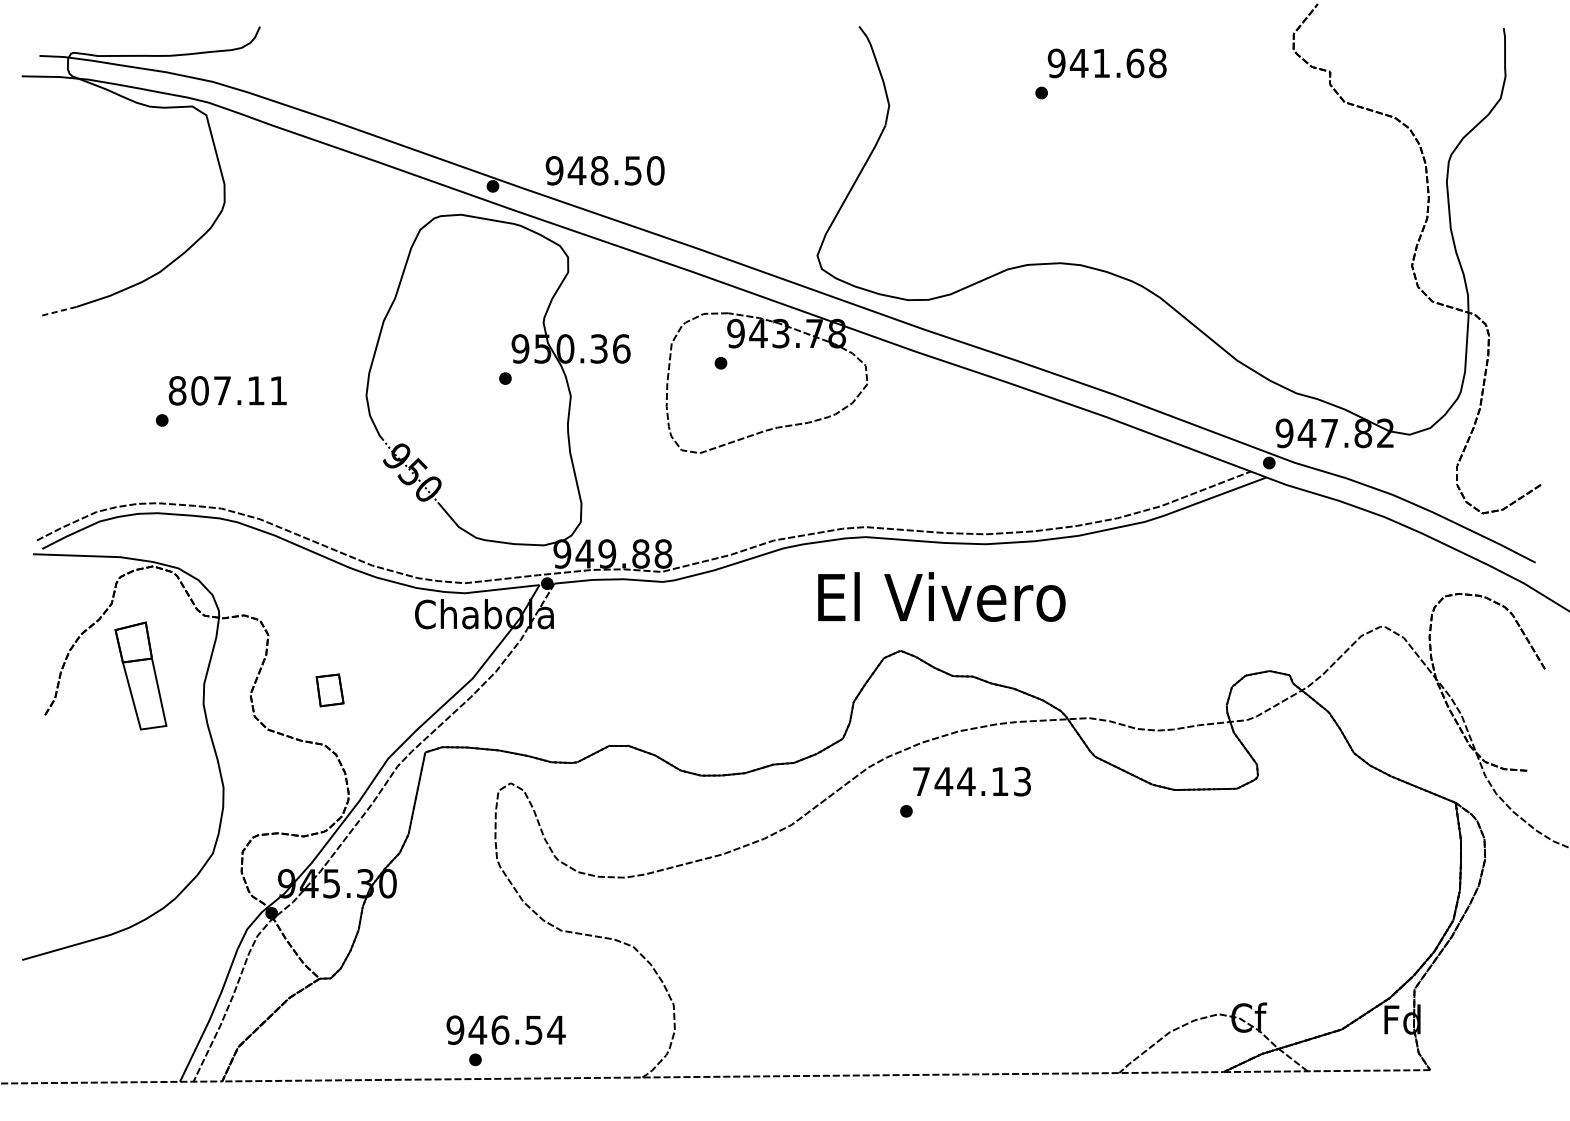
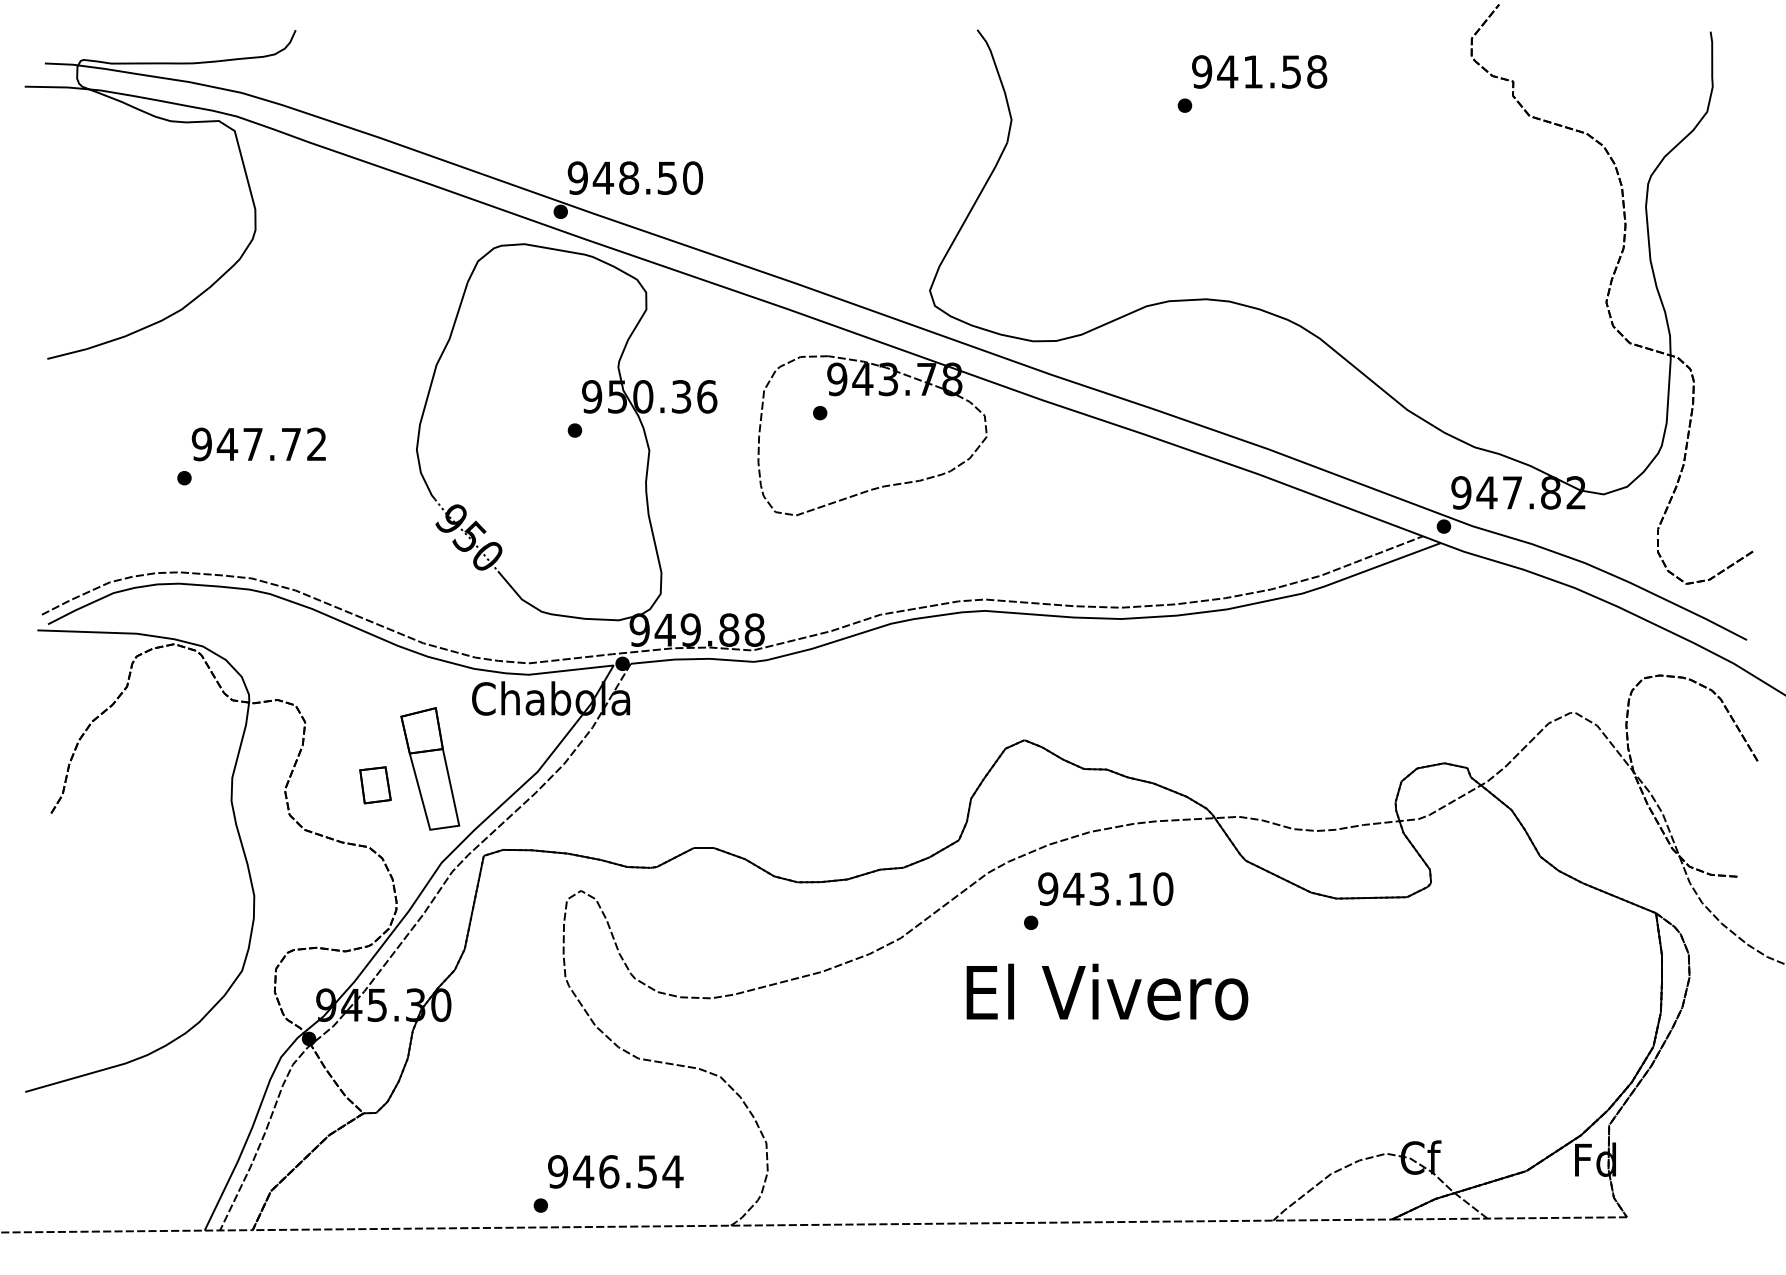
text: (1135, 62) -> (1291, 71), 941.68 -> 941.58
text: (605, 170) -> (635, 177), moved
line: (58, 311) -> (66, 354), dashed -> solid
text: (227, 390) -> (258, 444), 807.11 -> 947.72
text: (941, 596) -> (1107, 991), moved
part: (141, 675) -> (430, 768), moved
text: (971, 781) -> (1105, 888), 744.13 -> 943.10
text: (505, 1029) -> (615, 1171), moved

